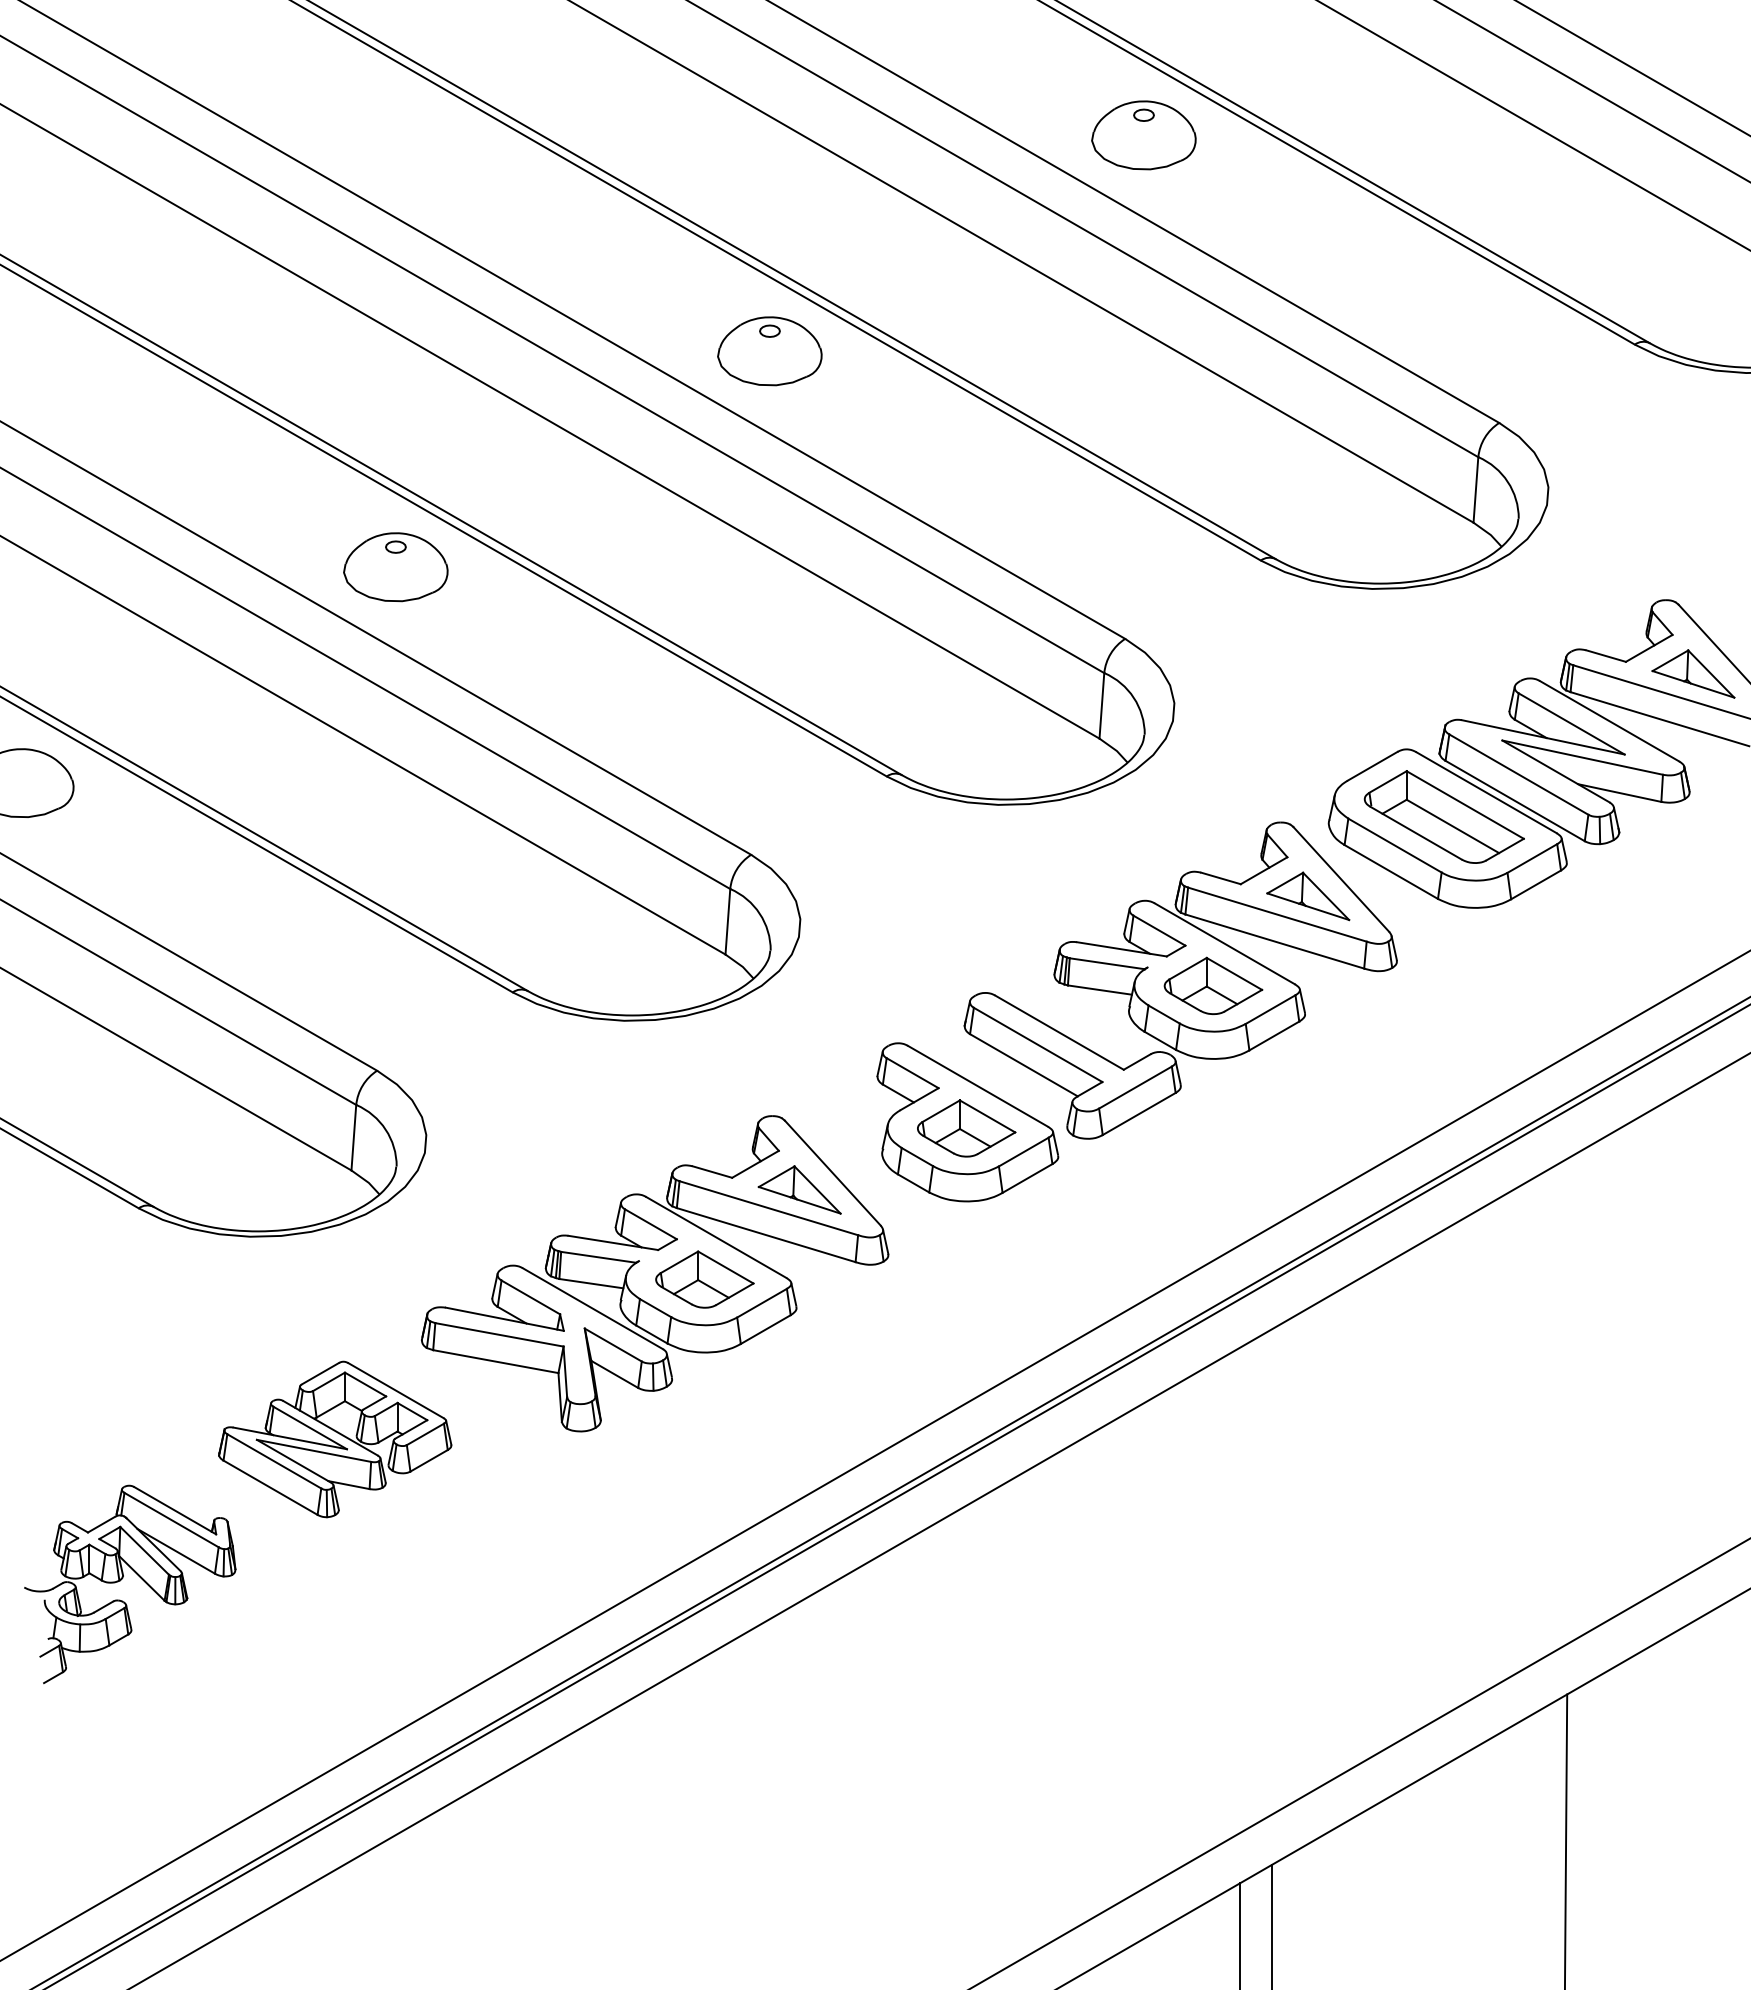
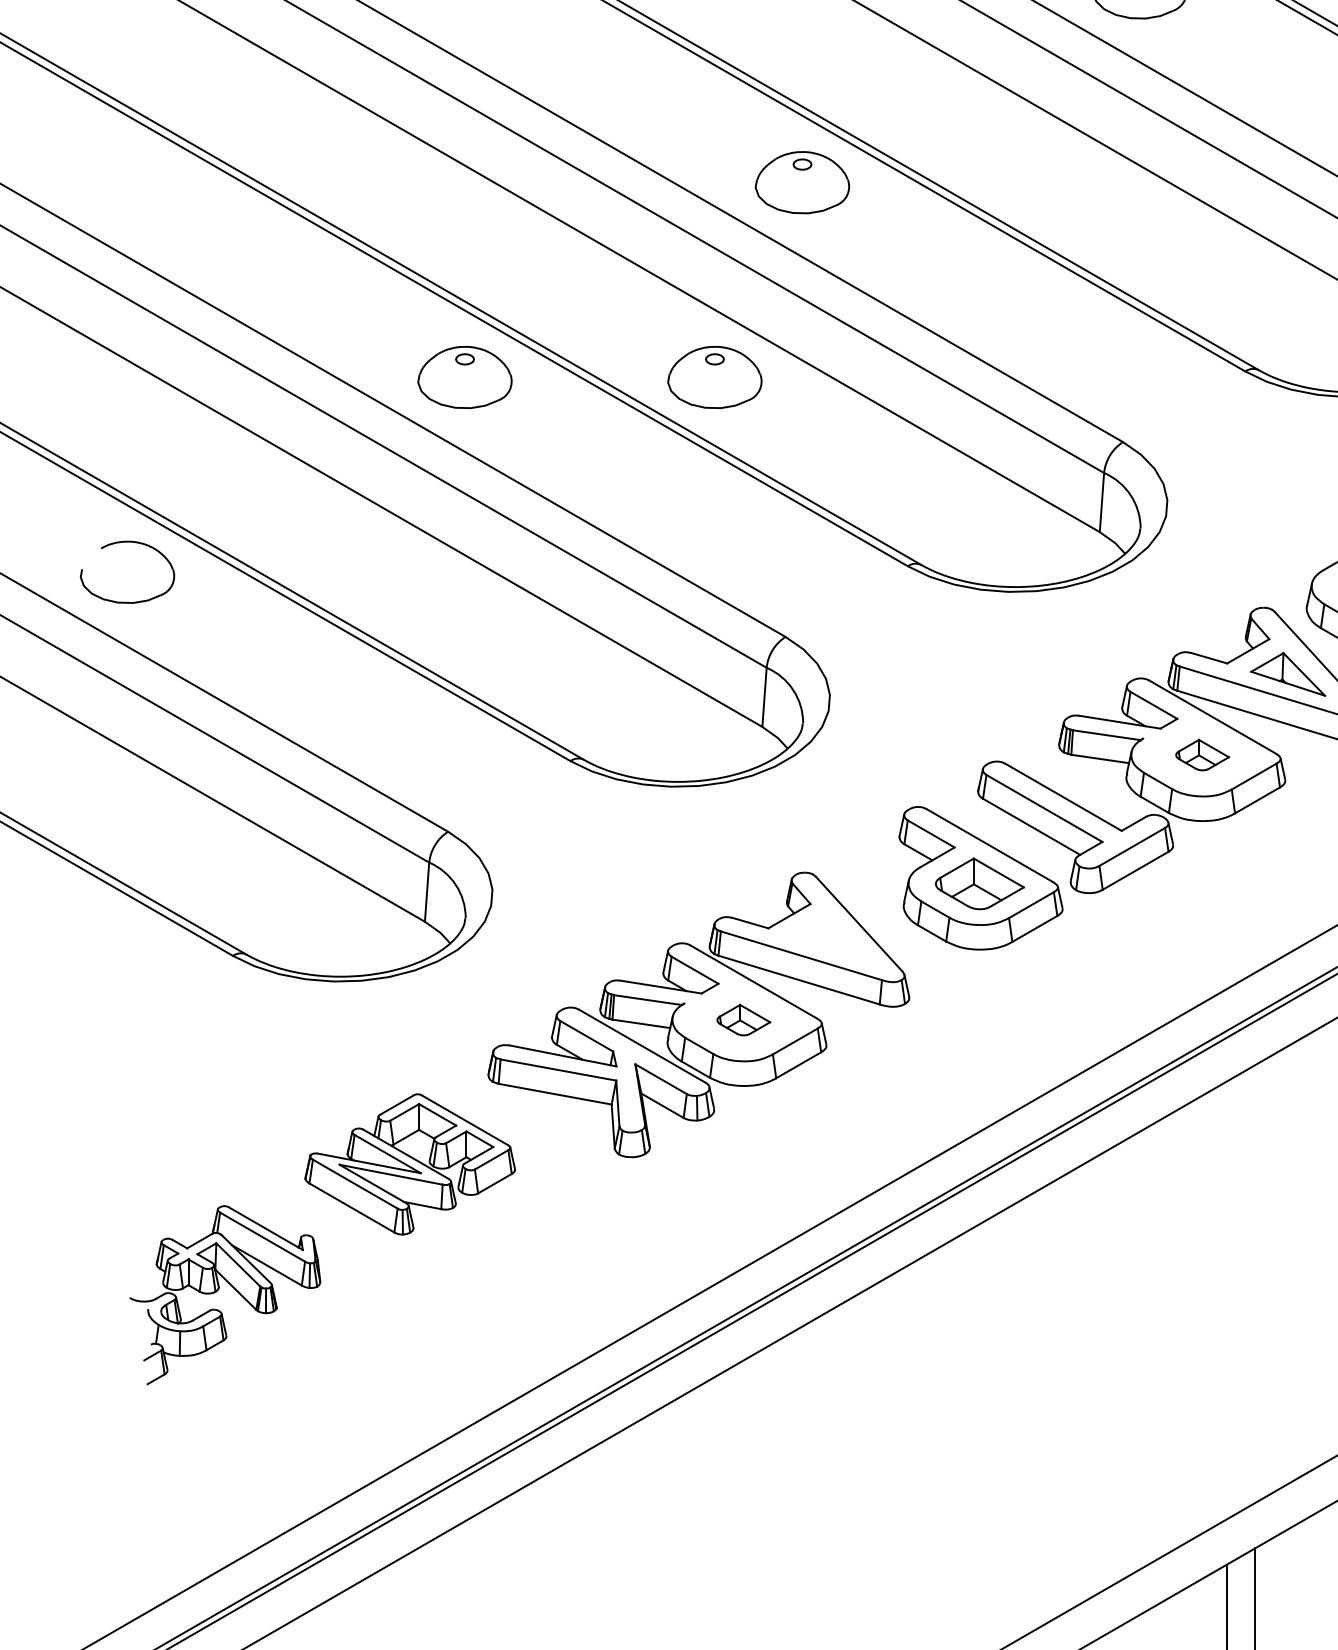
part: (672, 567) -> (714, 377), added
part: (1213, 985) -> (1202, 754), size x0.6
part: (799, 1189) -> (829, 938), removed
part: (704, 1279) -> (743, 1020), size x0.6

